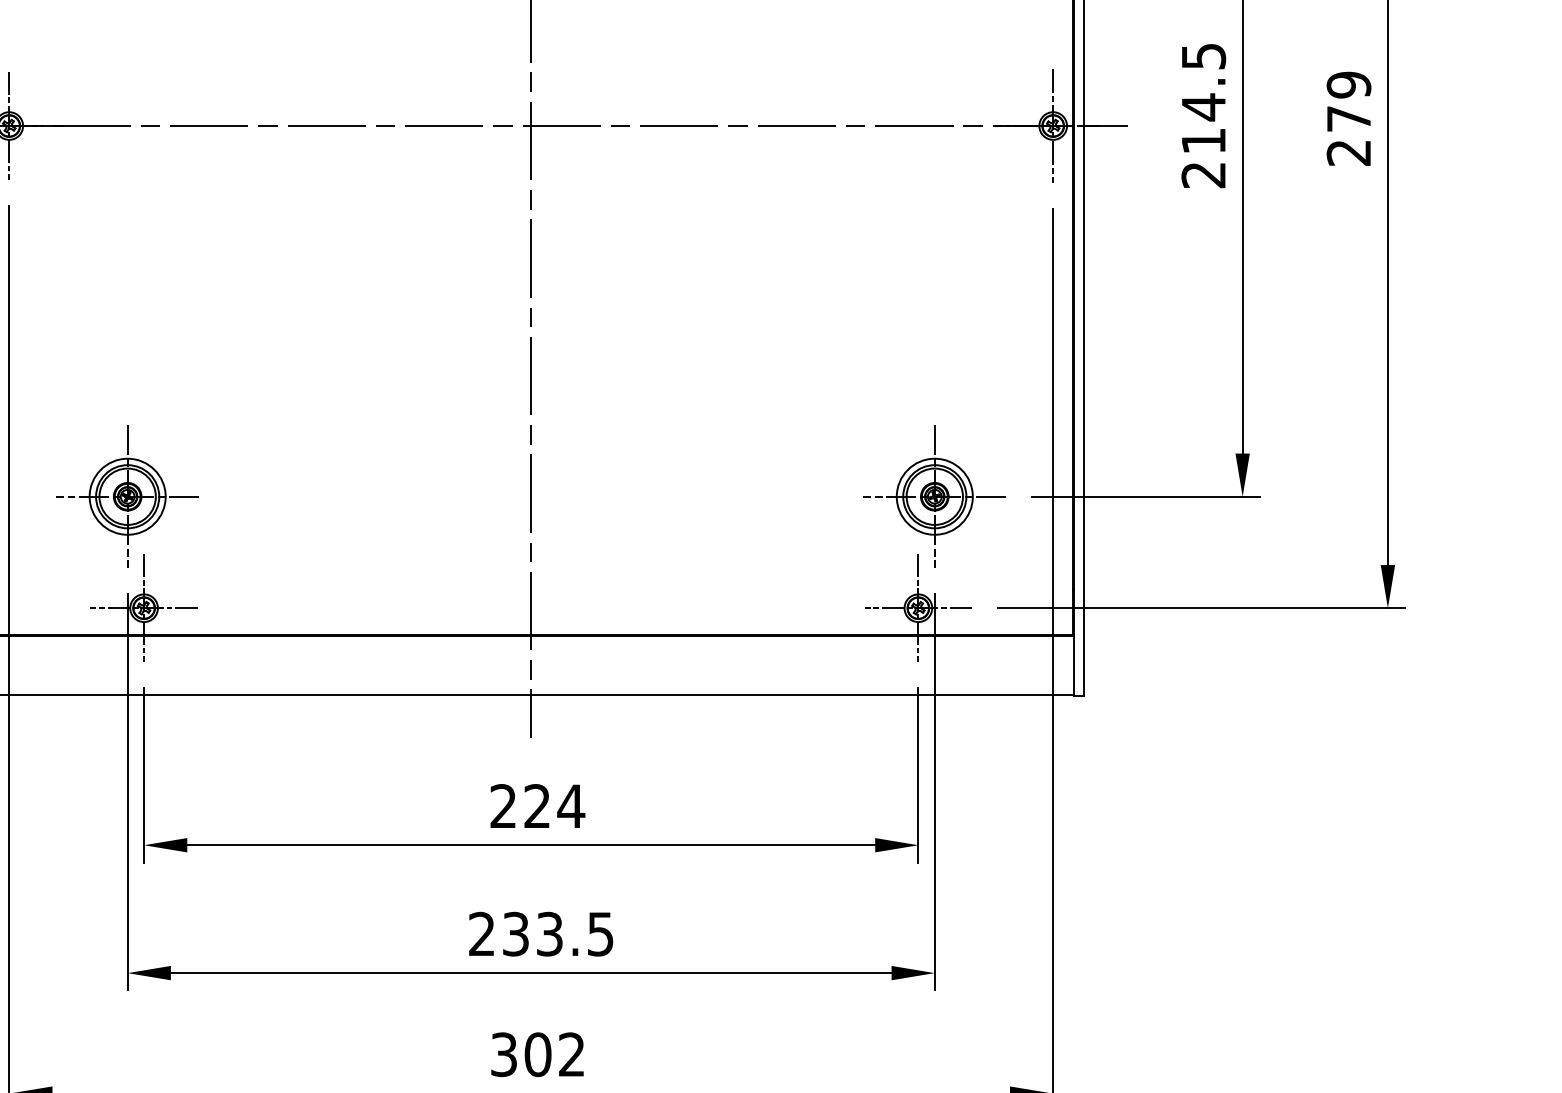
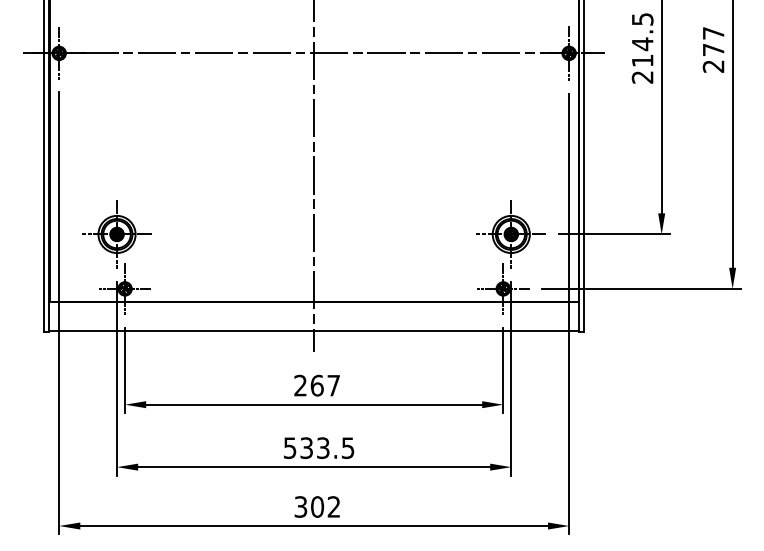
text: (1348, 85) -> (713, 33), 279 -> 277
text: (554, 805) -> (325, 385), 224 -> 267
text: (480, 934) -> (289, 448), 233.5 -> 533.5

